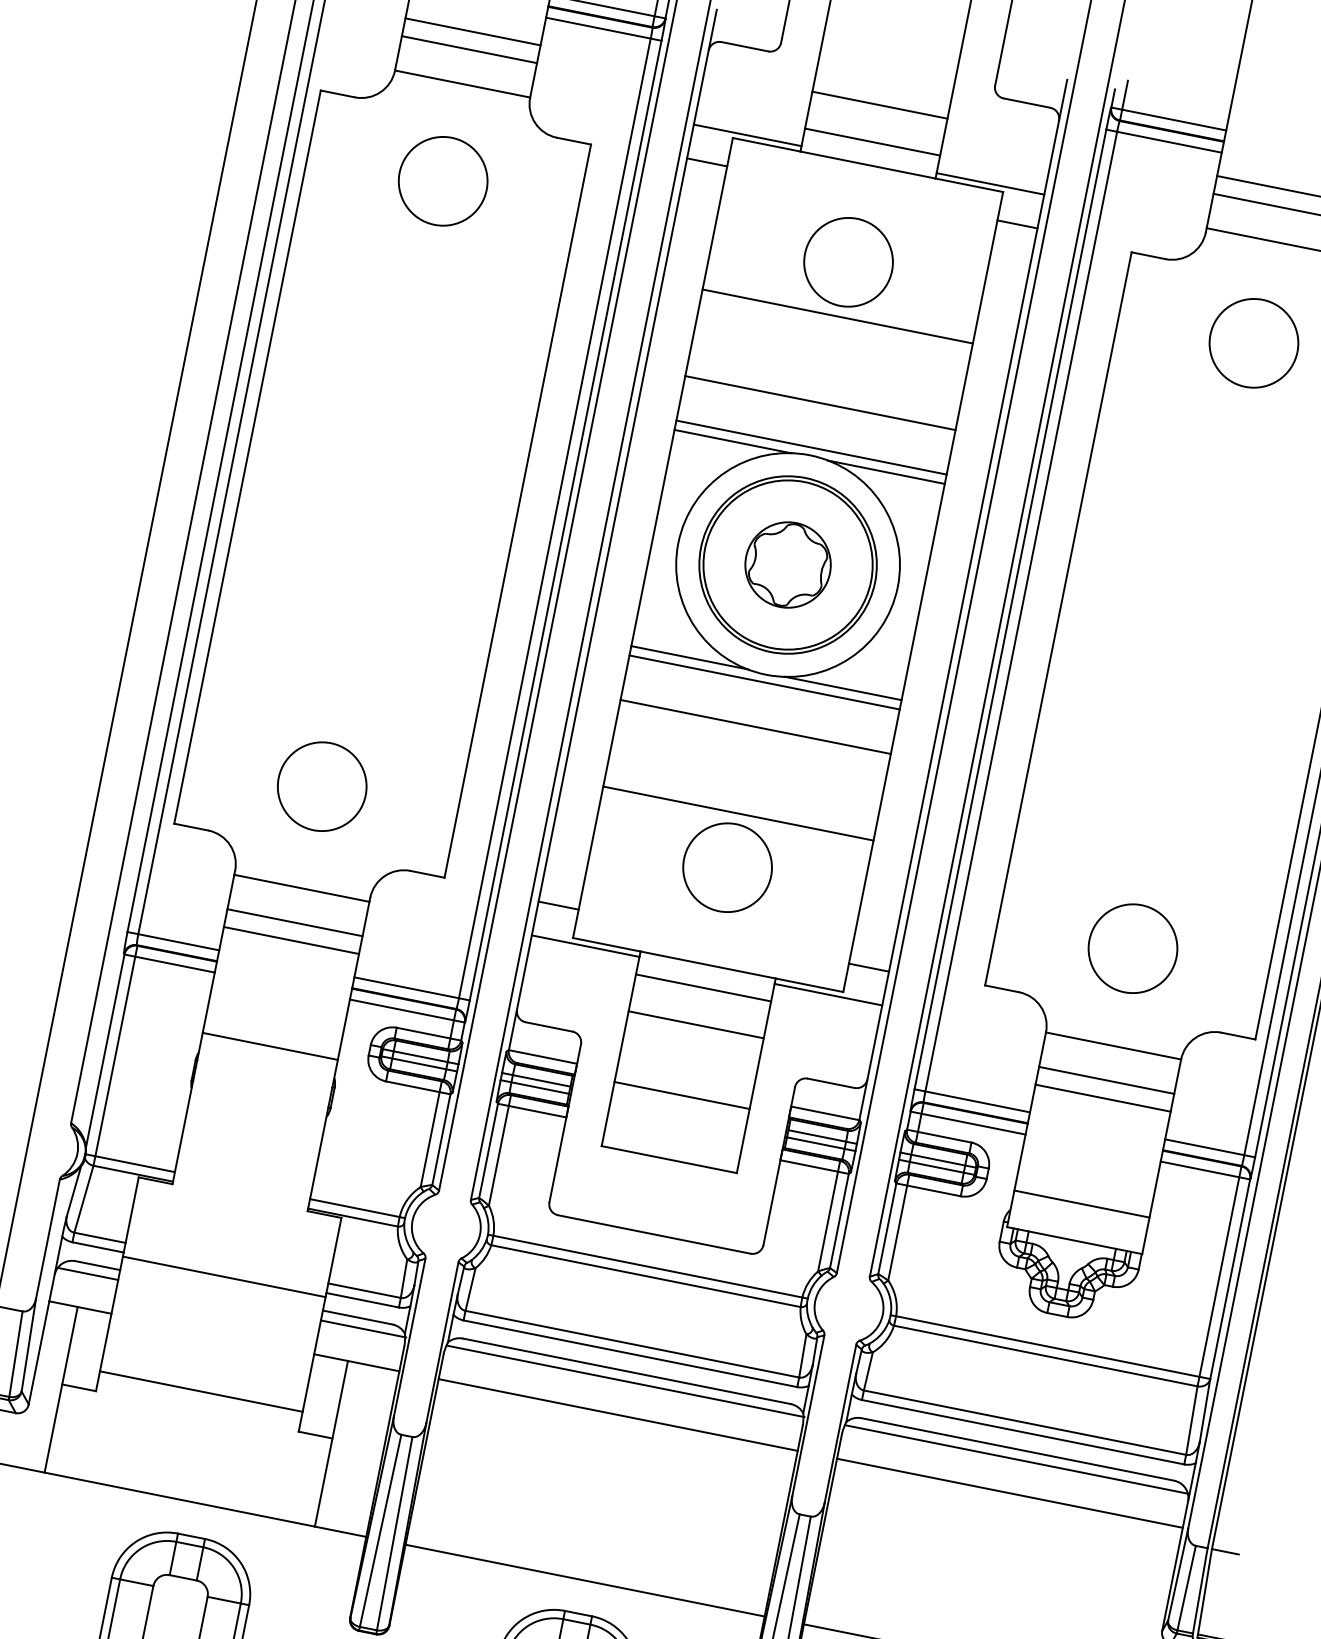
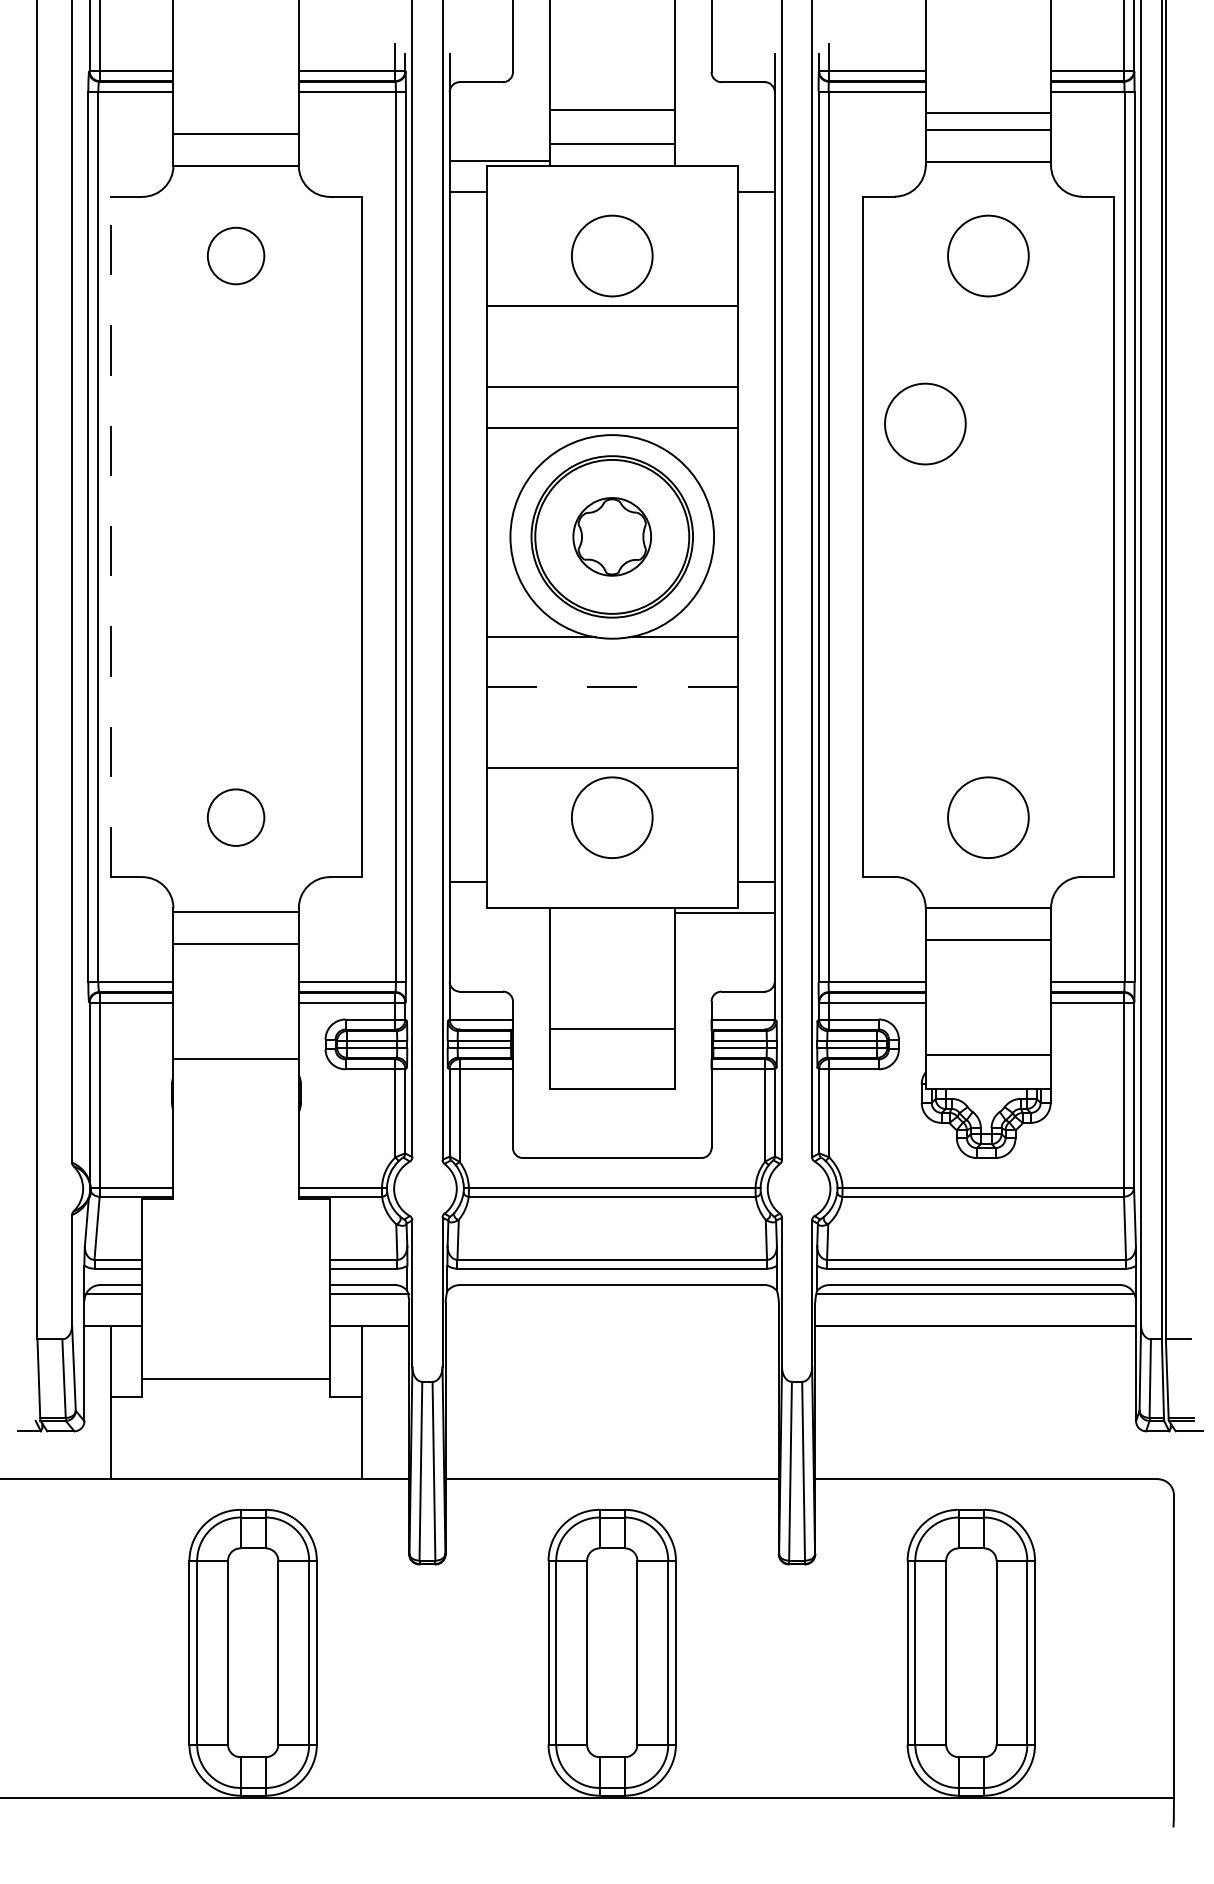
line: (472, 31) -> (235, 117), removed
circle: (442, 180) -> (235, 255), size x0.7
line: (990, 183) -> (724, 160), removed
line: (732, 441) -> (540, 436), removed
line: (247, 456) -> (110, 536), solid -> dashed
line: (885, 471) -> (682, 436), removed
circle: (1150, 510) -> (925, 423), added
line: (763, 681) -> (611, 645), removed
line: (754, 727) -> (611, 687), solid -> dashed
circle: (321, 786) -> (235, 817), size x0.7
line: (290, 940) -> (235, 960), removed
line: (585, 946) -> (499, 913), removed
line: (702, 987) -> (611, 929), removed
line: (695, 1024) -> (611, 963), removed
line: (1103, 1098) -> (988, 956), removed
line: (224, 1276) -> (236, 1272), removed
line: (625, 1381) -> (612, 1294), removed
line: (617, 1414) -> (611, 1325), removed

